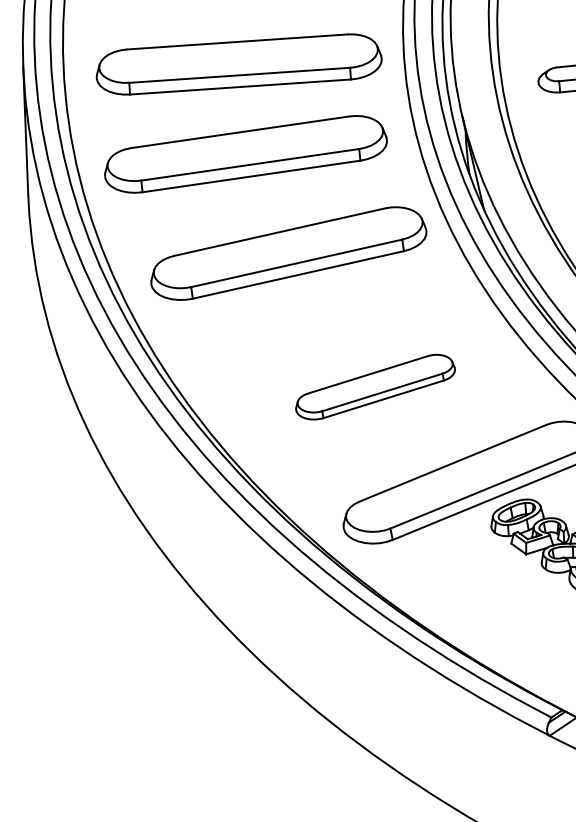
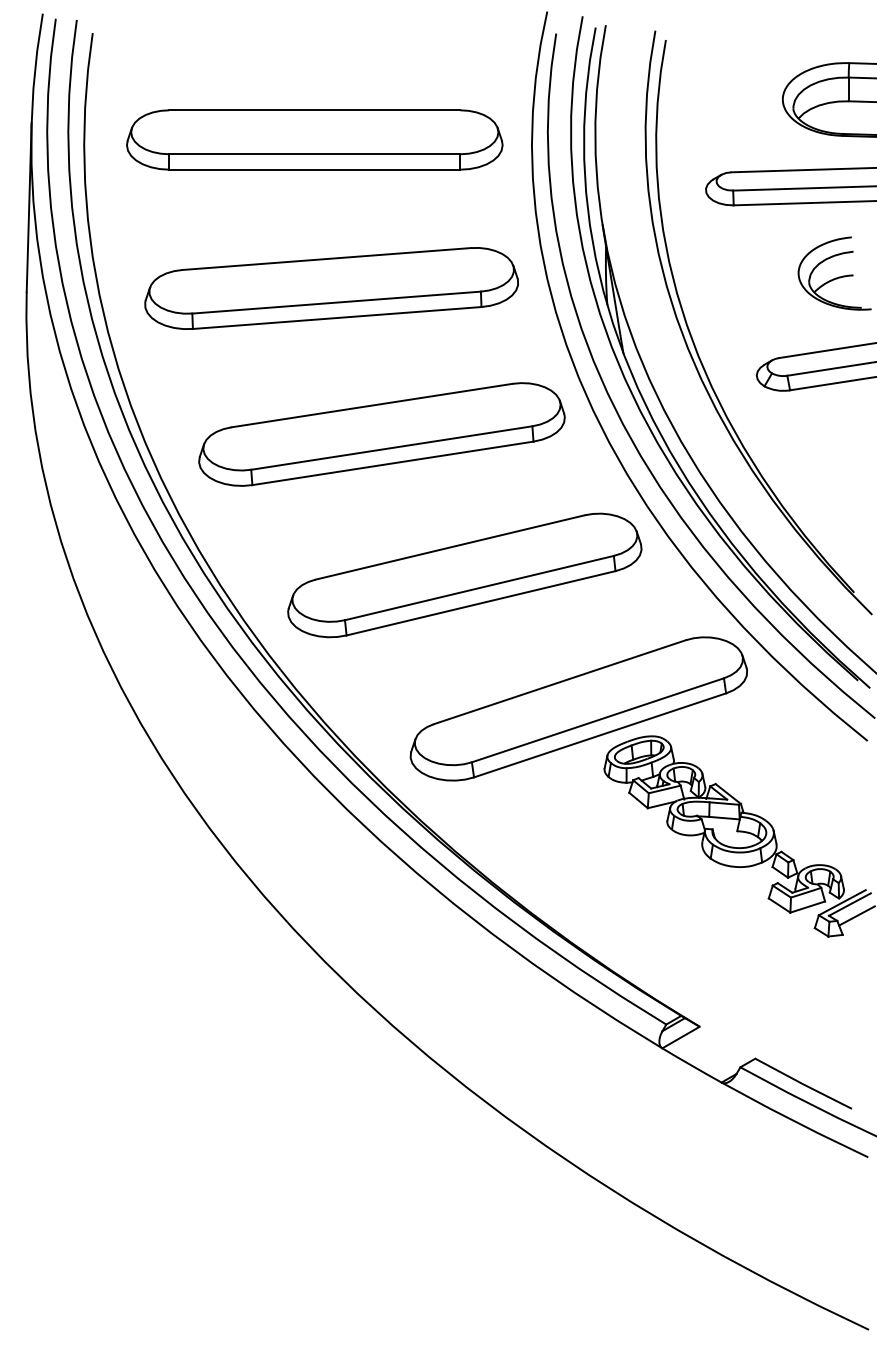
part: (245, 154) -> (331, 288), moved
part: (288, 253) -> (381, 434), moved
part: (375, 387) -> (464, 575), size x1.67

